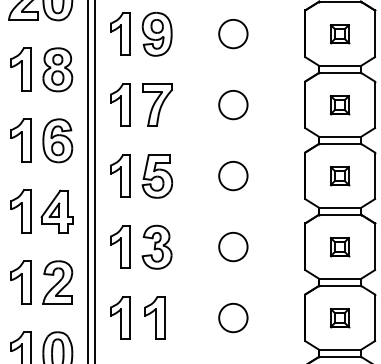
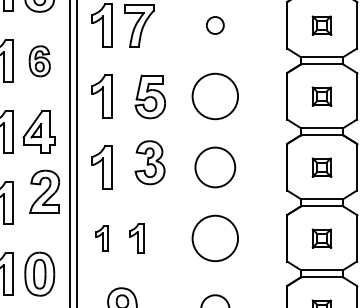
circle: (233, 104) -> (215, 24), size x0.6
part: (57, 140) -> (39, 60), size x0.7
circle: (233, 175) -> (215, 95), size x1.6
part: (157, 176) -> (150, 96), moved
part: (156, 246) -> (149, 161), moved
circle: (233, 246) -> (215, 166), size x1.4
part: (57, 282) -> (44, 191), moved
part: (120, 317) -> (102, 237), size x0.6
part: (154, 317) -> (136, 237), size x0.7
circle: (233, 317) -> (215, 237), size x1.6

